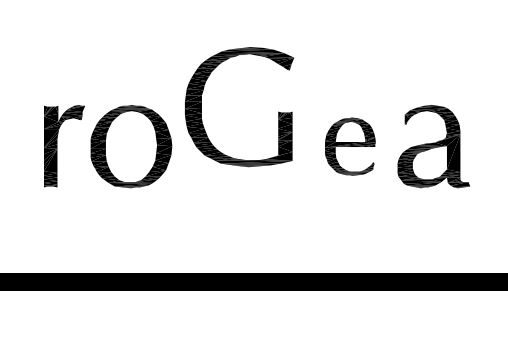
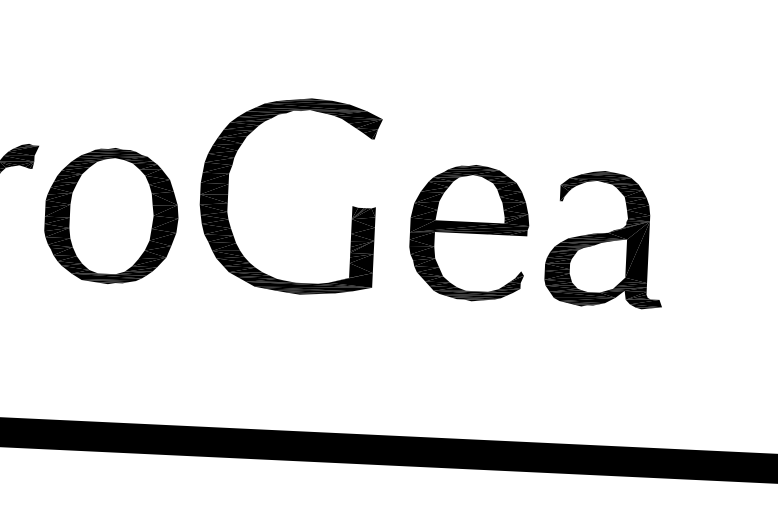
part: (201, 107) -> (227, 193), moved
part: (350, 146) -> (469, 232), size x1.43

